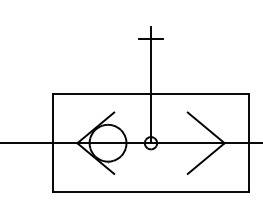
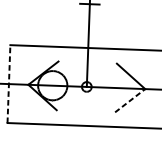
line: (52, 142) -> (8, 83), solid -> dashed
line: (206, 158) -> (130, 100), solid -> dashed

